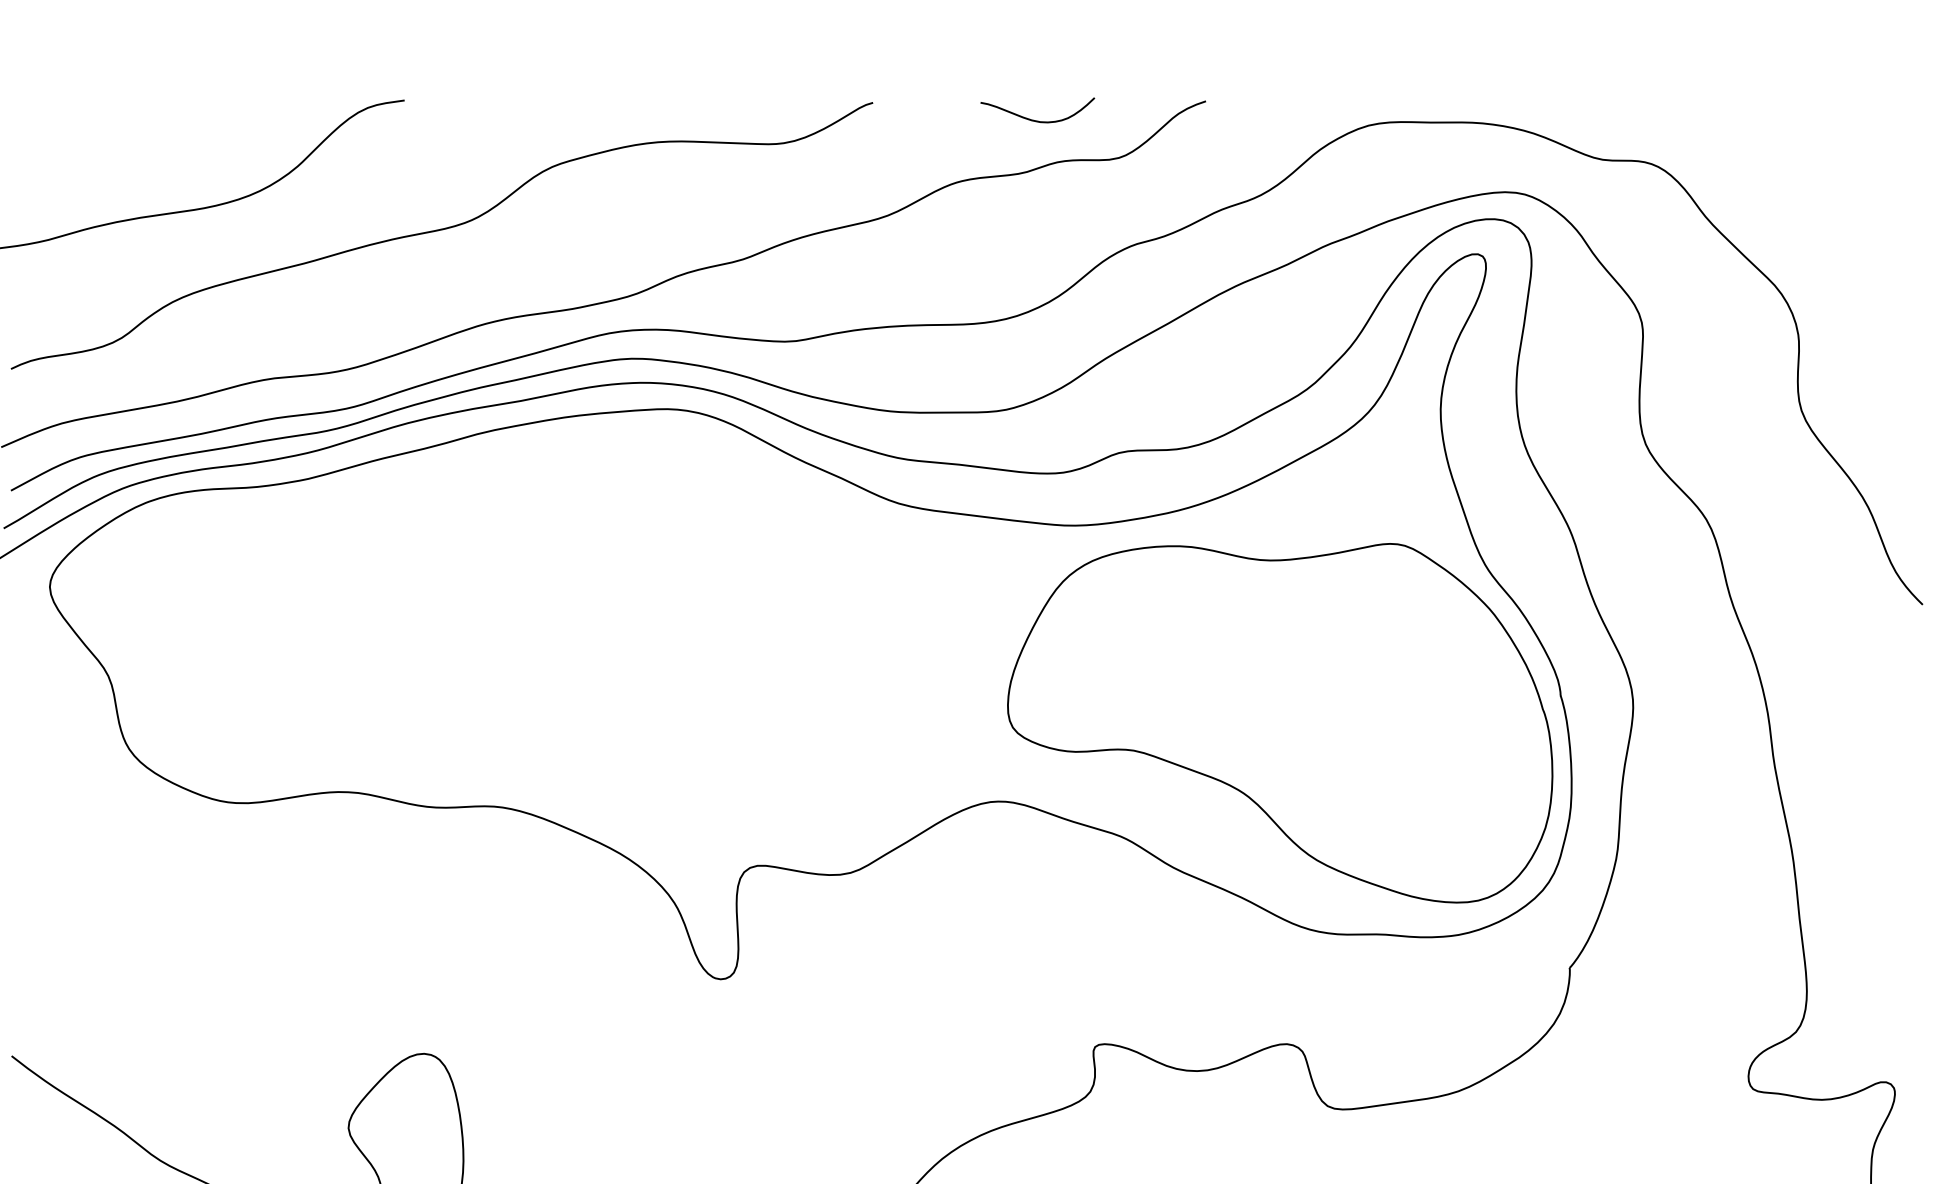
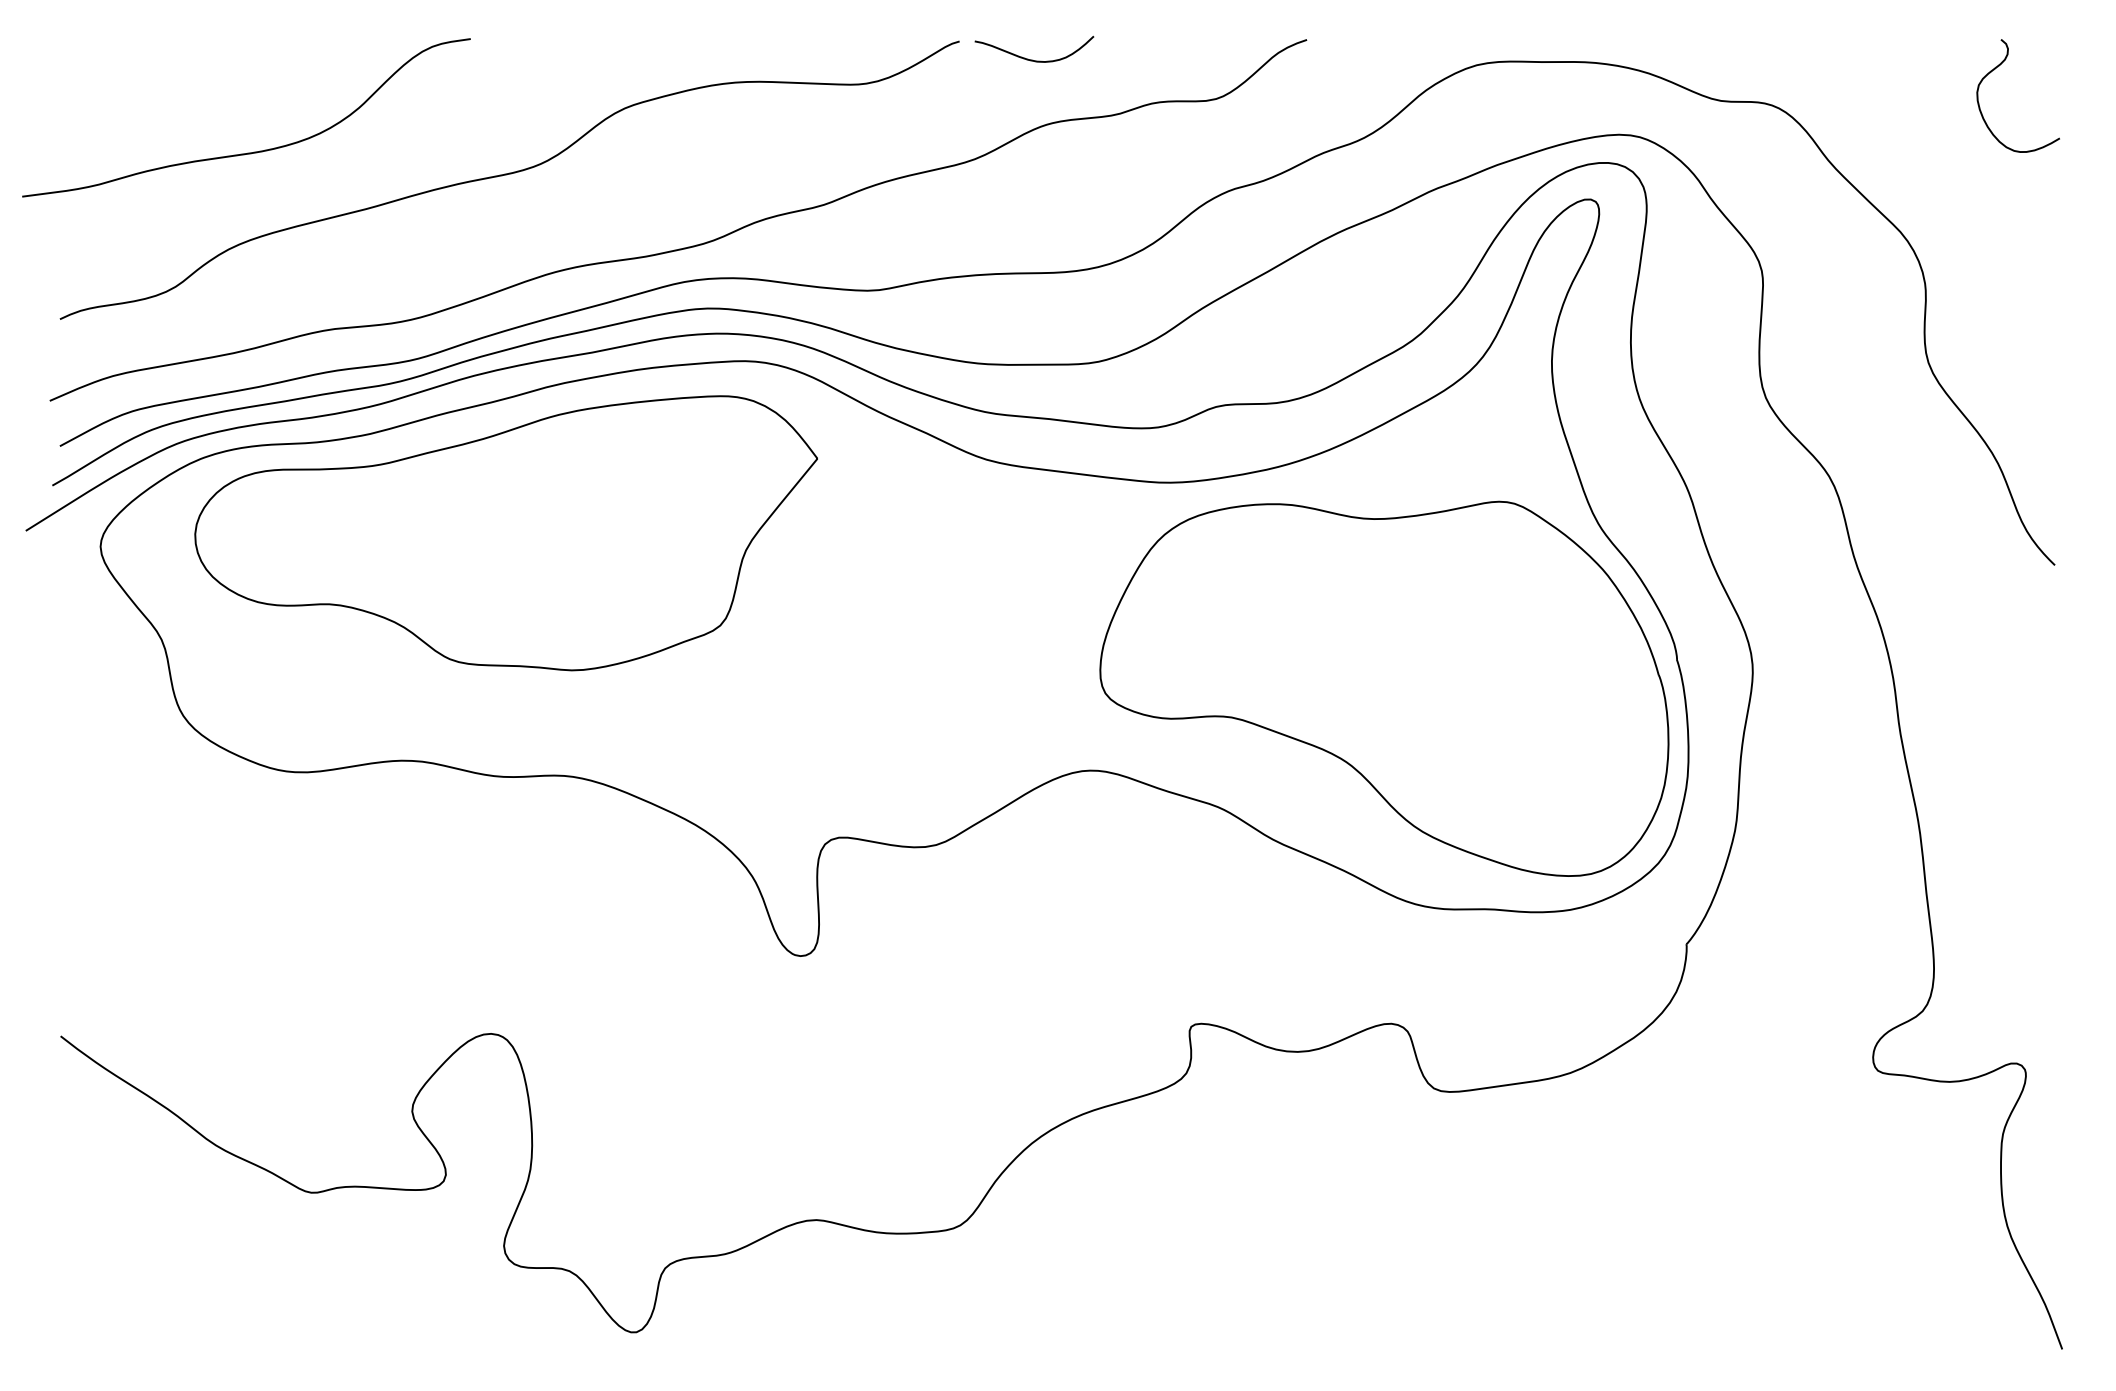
curve: (1035, 120) -> (1032, 59), moved
curve: (1864, 130) -> (1994, 70), added
part: (437, 574) -> (505, 533), added

